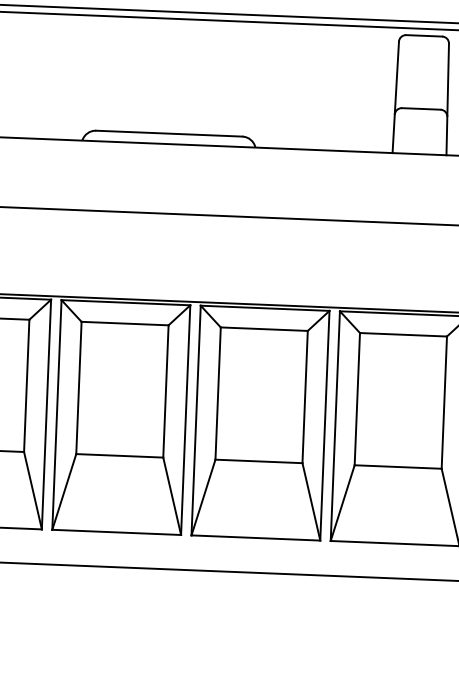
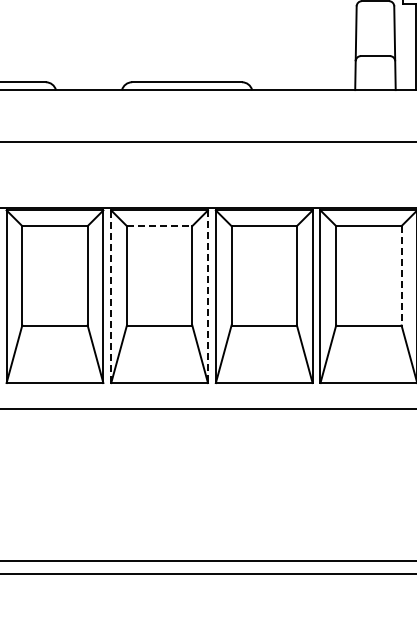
line: (124, 324) -> (159, 226), solid -> dashed
line: (444, 402) -> (401, 275), solid -> dashed
line: (57, 414) -> (111, 296), solid -> dashed
line: (186, 421) -> (208, 297), solid -> dashed

